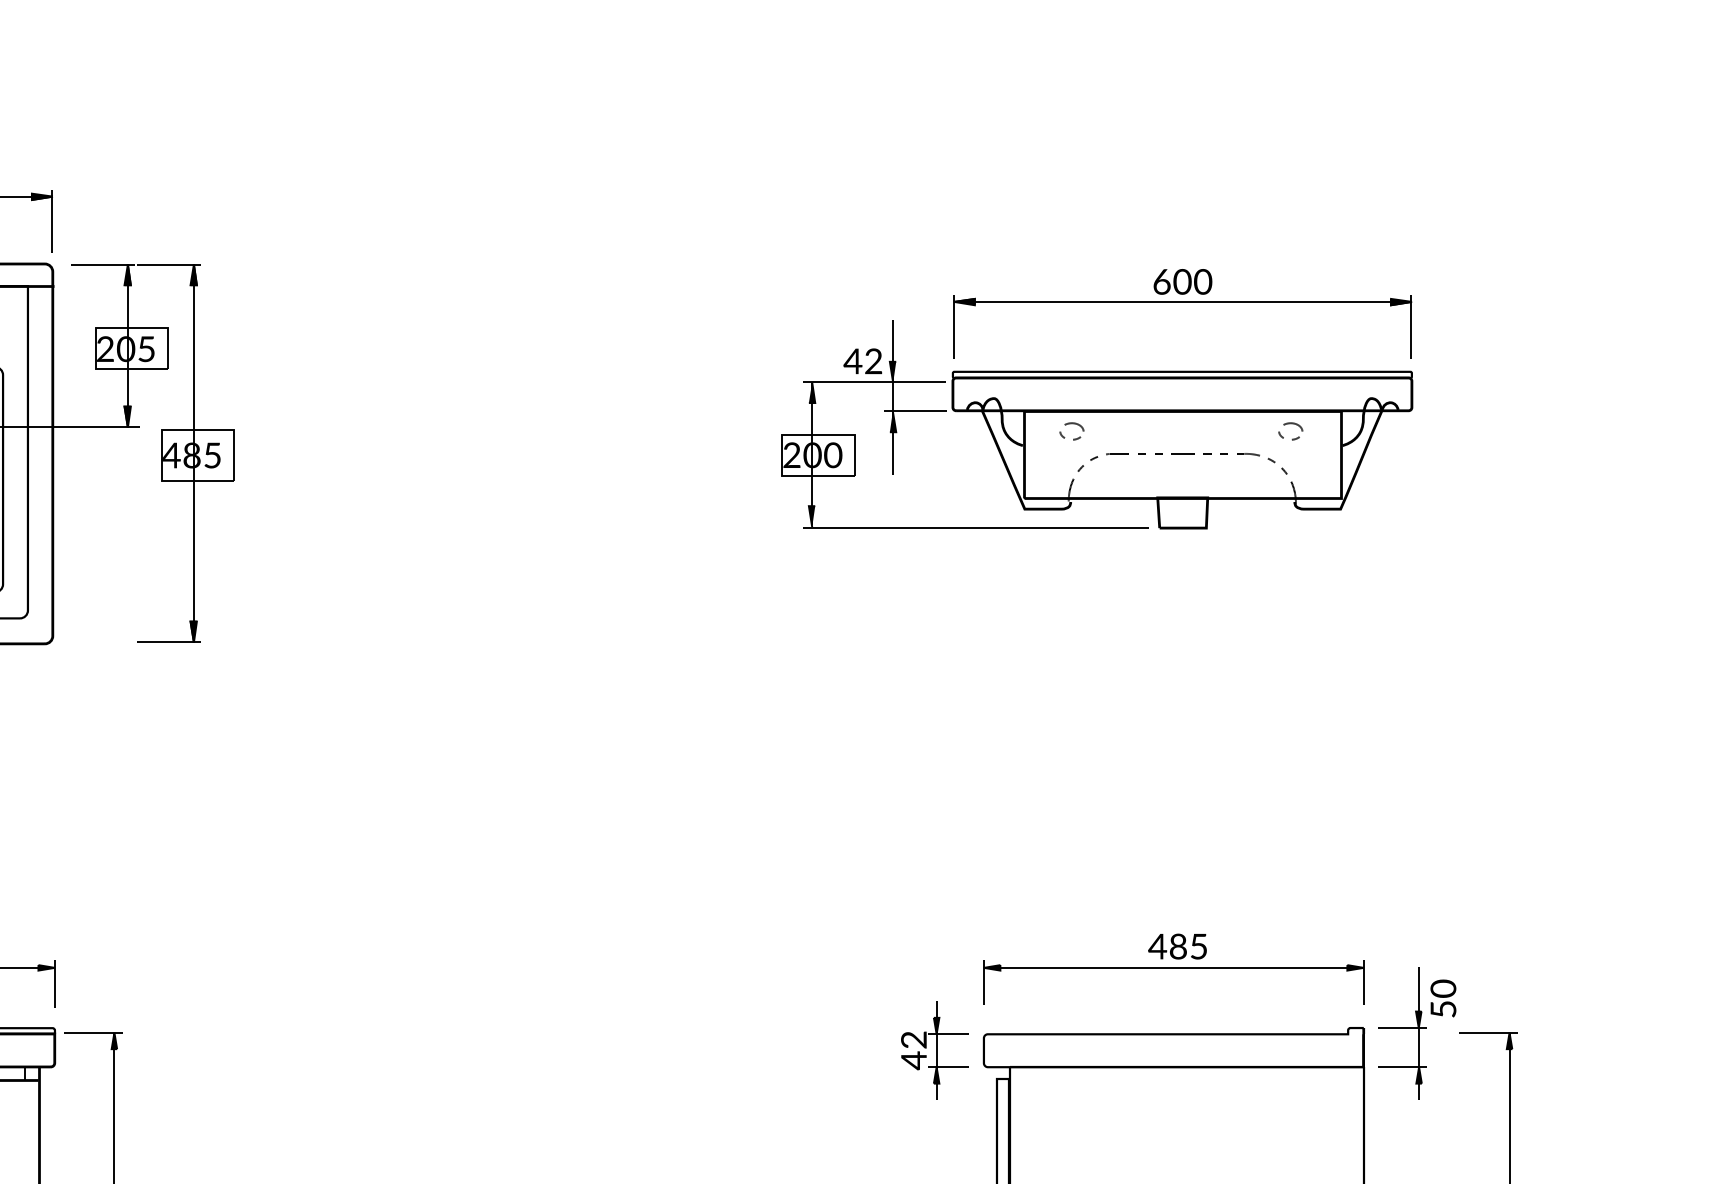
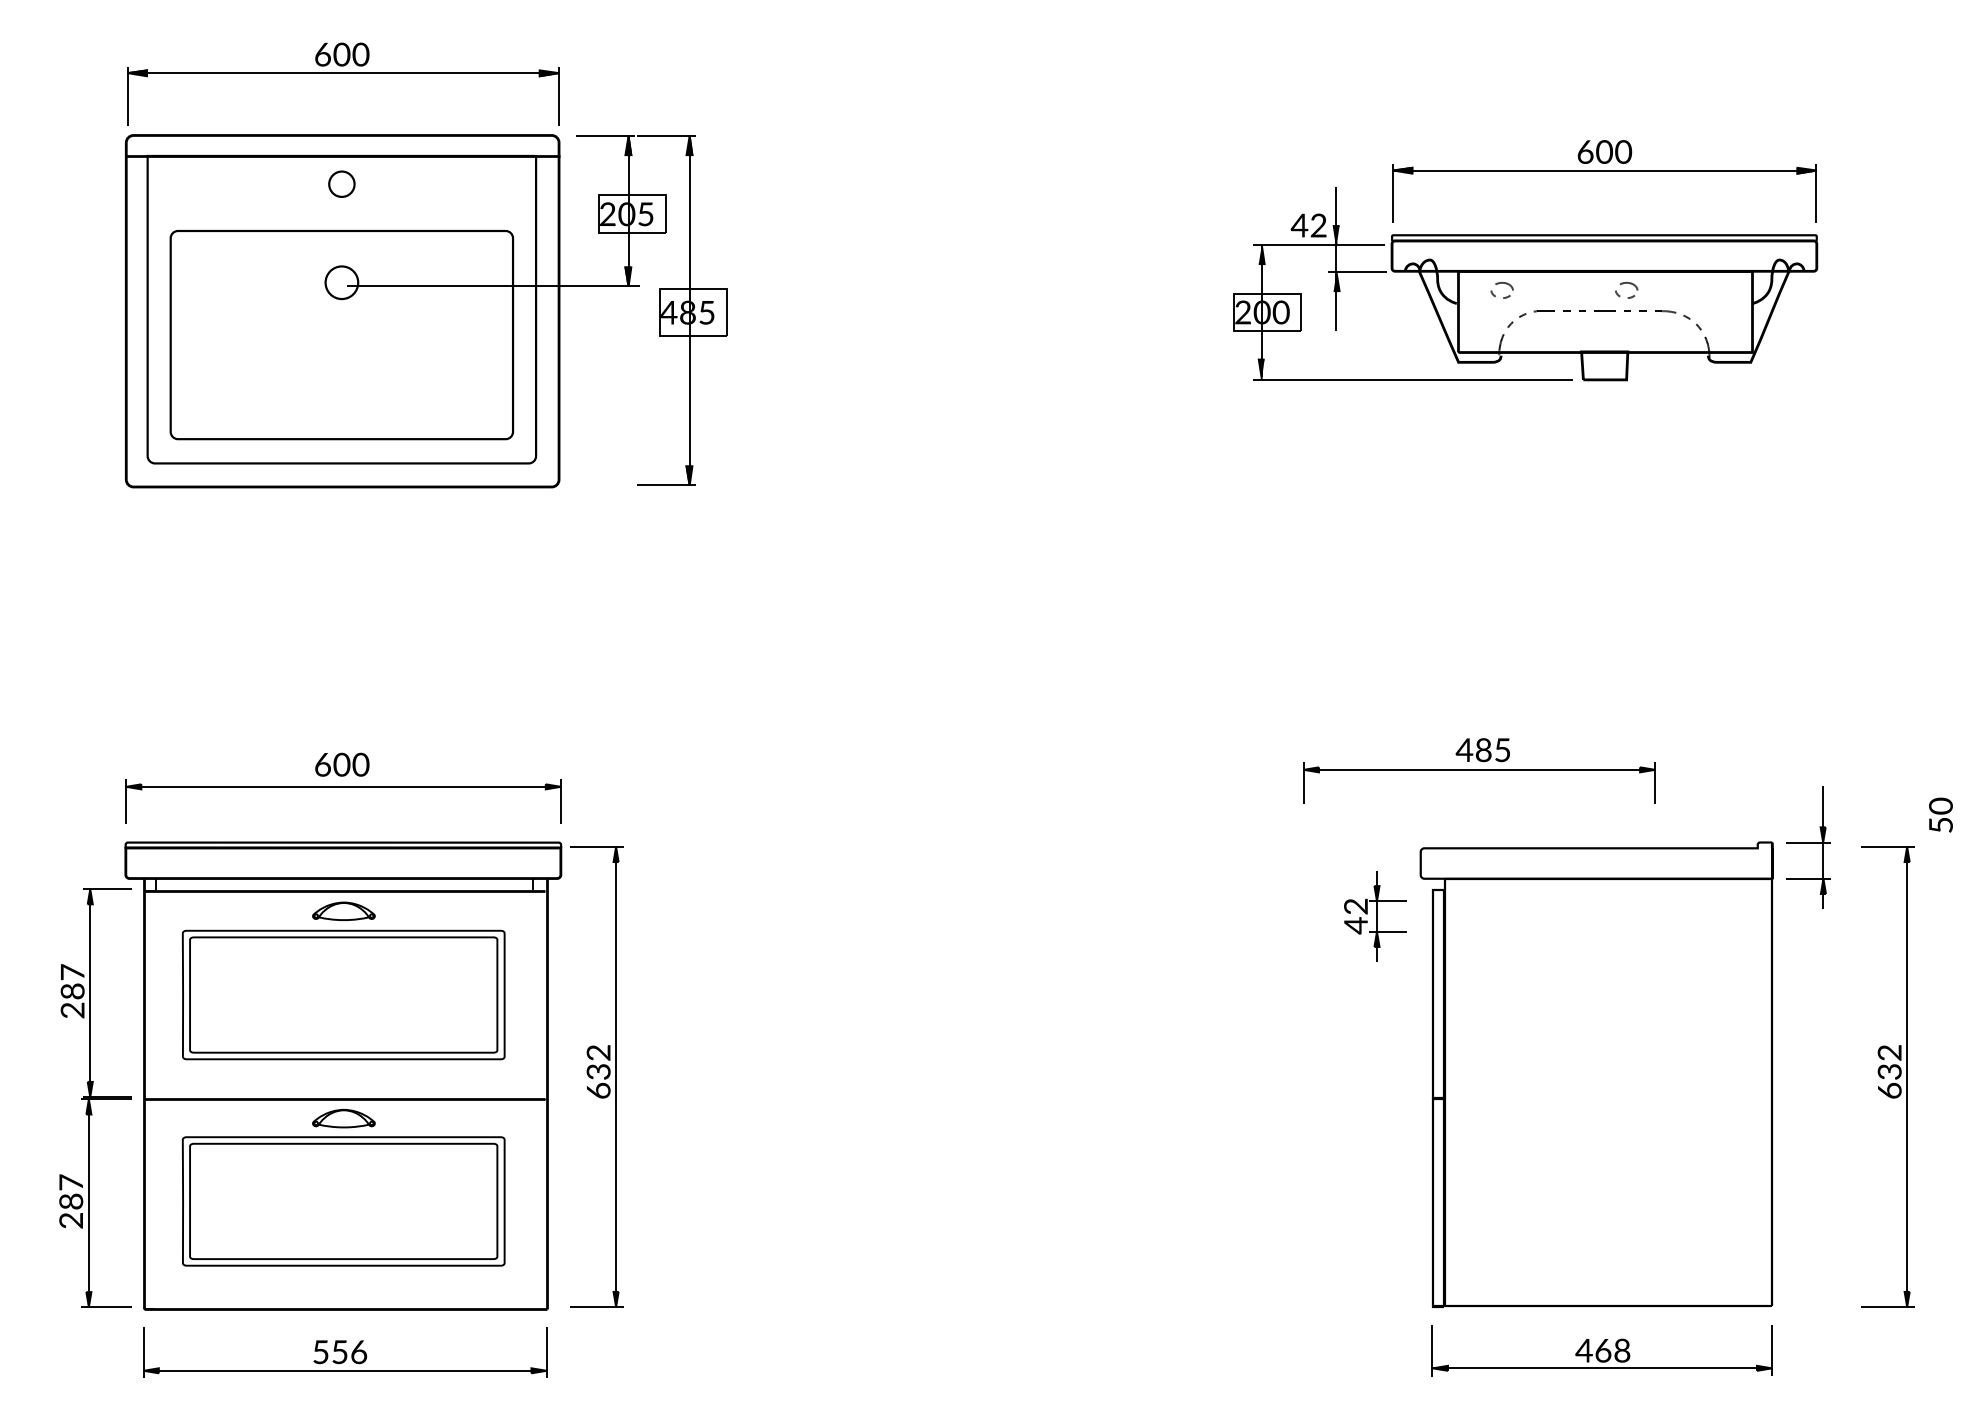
part: (1290, 430) -> (1626, 289), moved
part: (1173, 968) -> (1479, 770), moved
text: (1442, 997) -> (1940, 814), moved
part: (935, 1050) -> (1375, 916), moved

